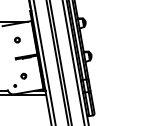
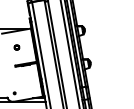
part: (23, 75) -> (22, 82), removed

